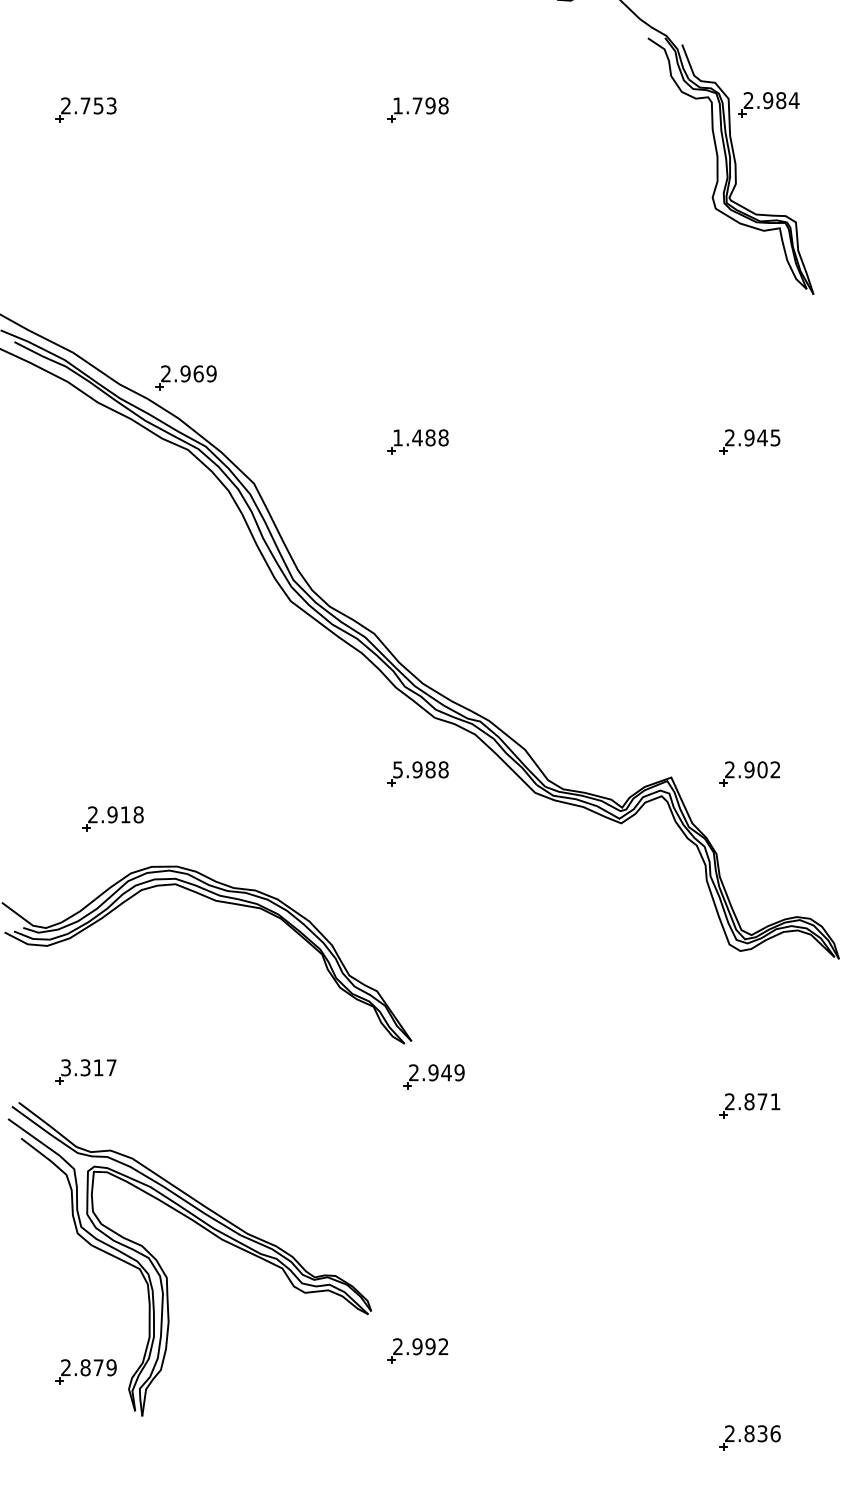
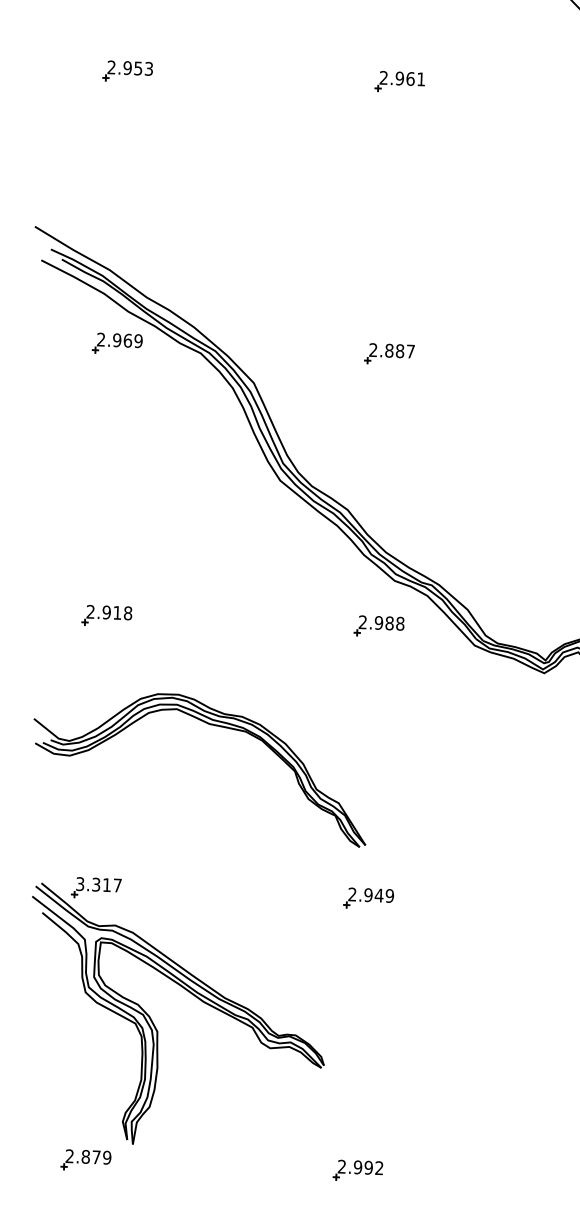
text: (85, 105) -> (127, 67), 2.753 -> 2.953
text: (420, 105) -> (402, 78), 1.798 -> 2.961
part: (185, 377) -> (117, 343), moved
text: (420, 437) -> (391, 350), 1.488 -> 2.887
text: (397, 769) -> (362, 622), 5.988 -> 2.988
part: (112, 818) -> (106, 615), moved
part: (85, 1071) -> (96, 887), moved
part: (433, 1076) -> (368, 898), moved
part: (417, 1350) -> (357, 1170), moved
part: (85, 1371) -> (85, 1159), moved

